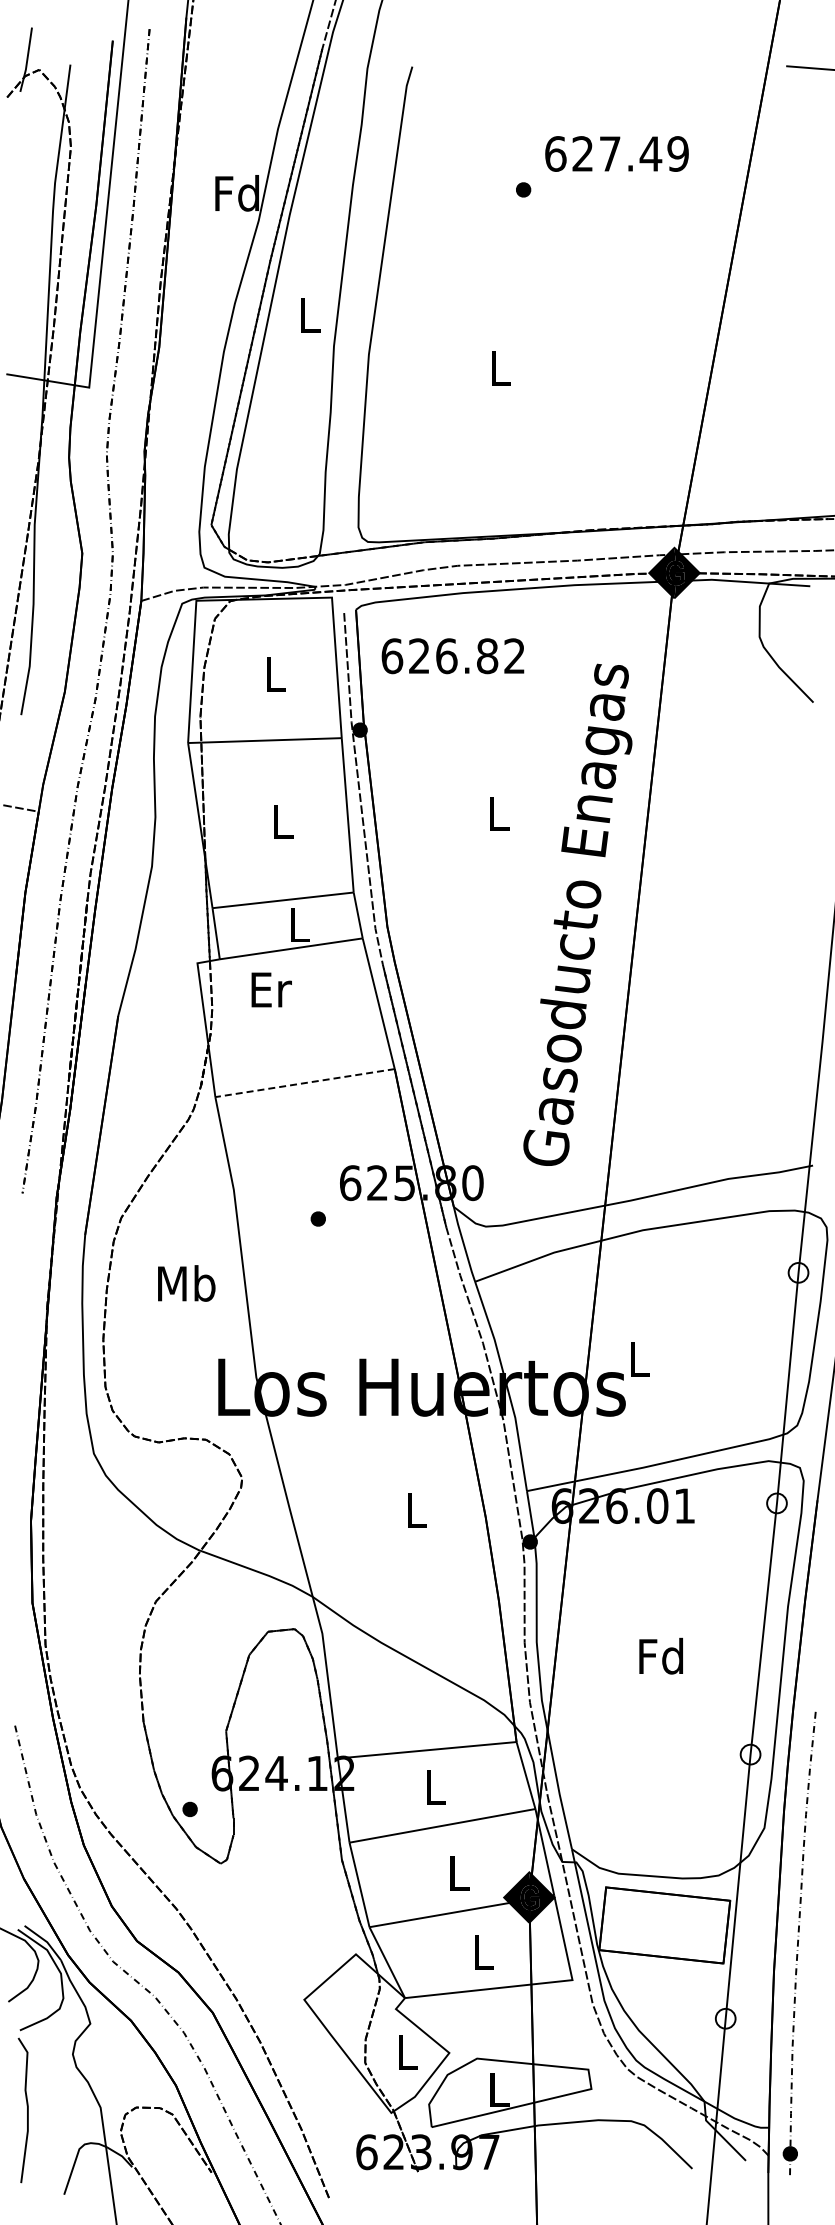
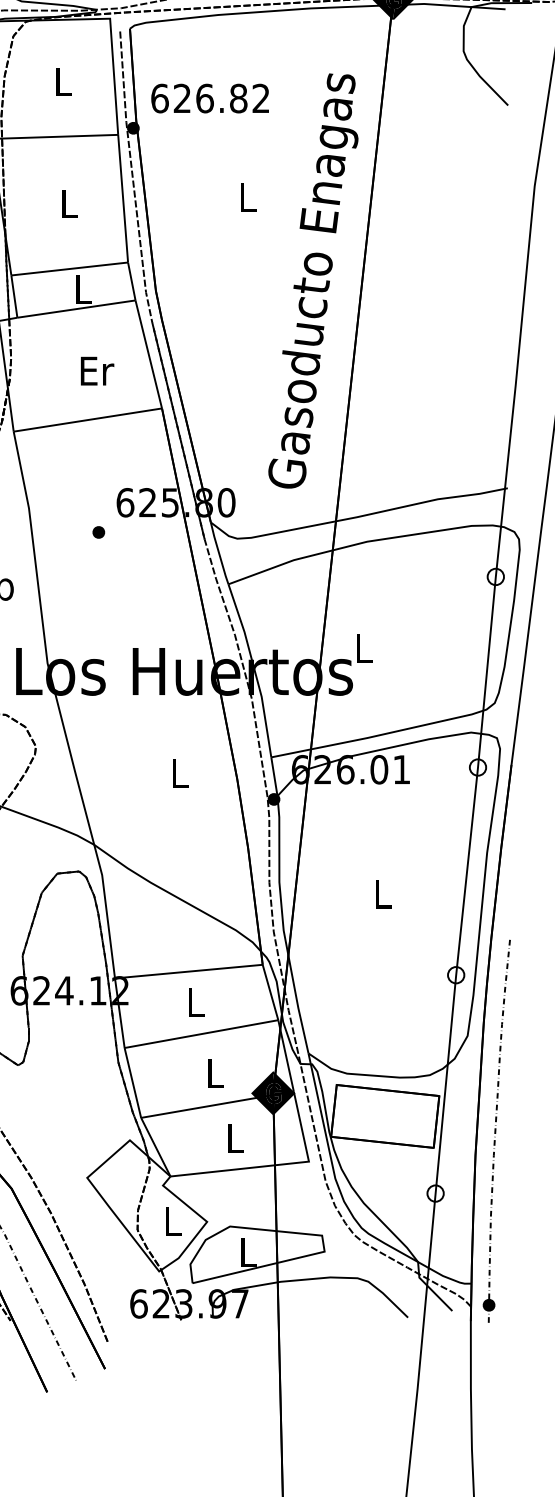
text: (452, 656) -> (209, 98), moved
text: (271, 989) -> (97, 370), moved
line: (305, 1083) -> (88, 420), dashed -> solid
text: (660, 1655) -> (381, 893), Fd -> L

